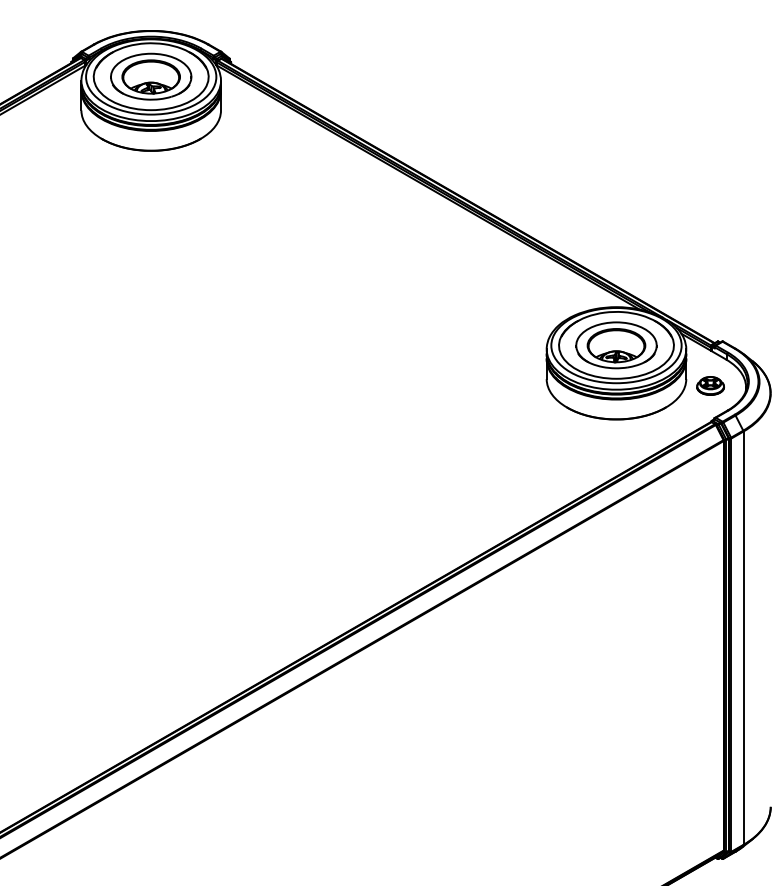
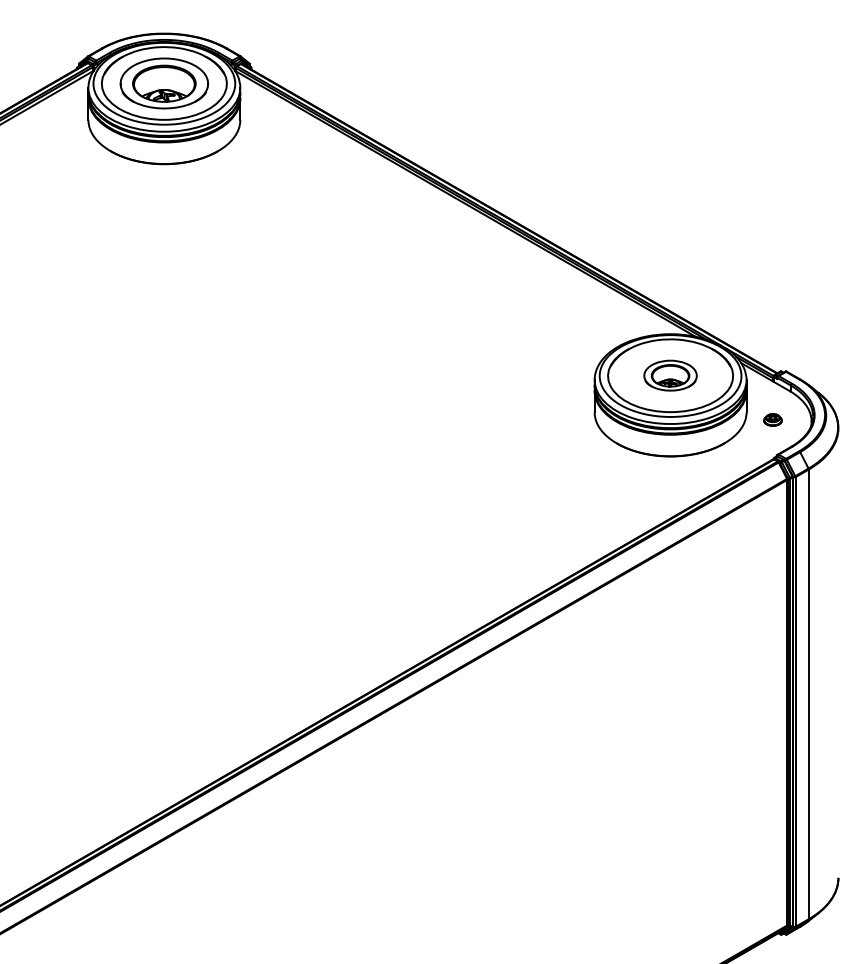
part: (616, 345) -> (670, 375), size x0.6
part: (710, 385) -> (772, 419), size x0.6

